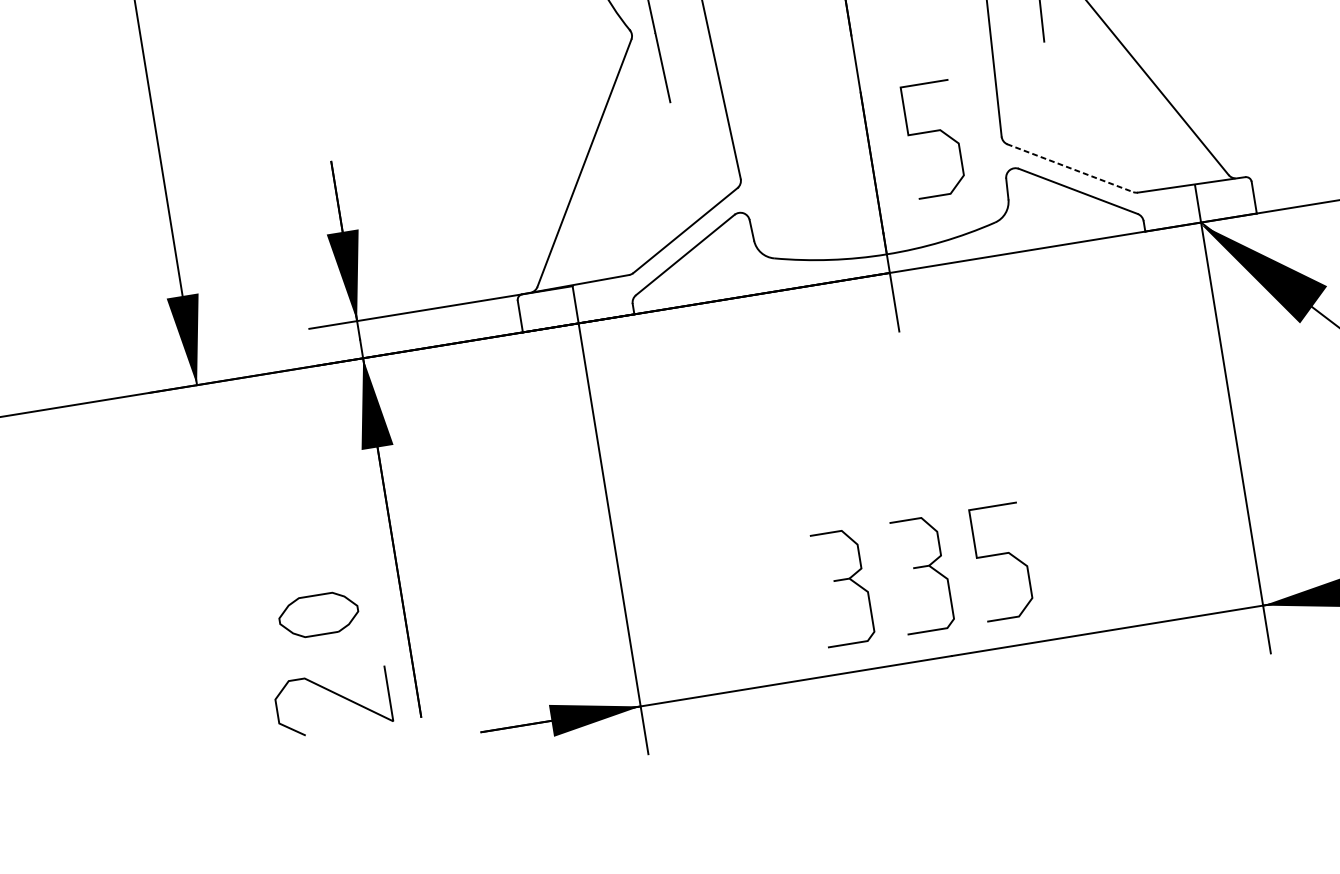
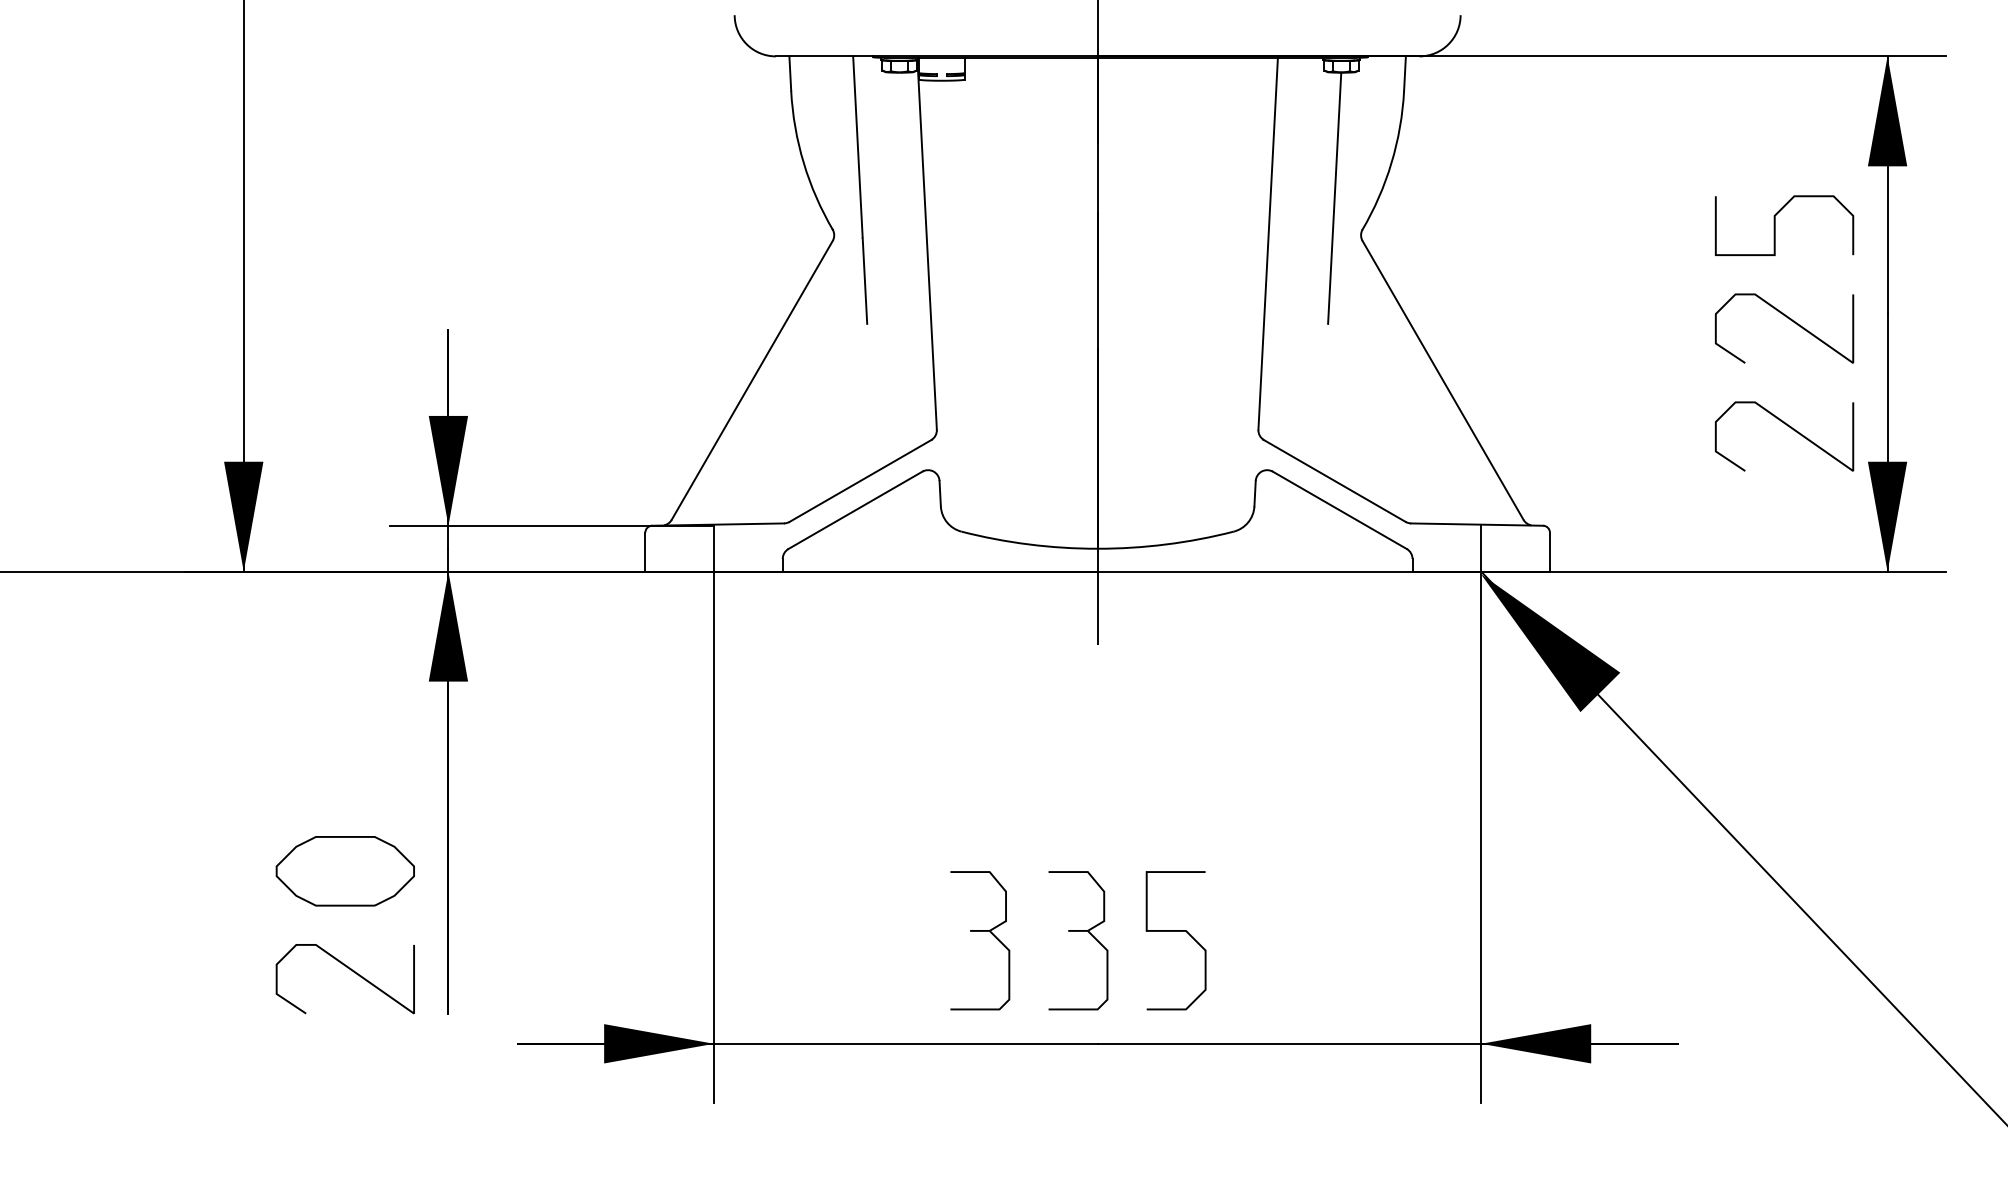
curve: (931, 131) -> (1175, 410), removed
line: (1070, 168) -> (1334, 481), dashed -> solid
part: (318, 615) -> (344, 871), size x1.43

